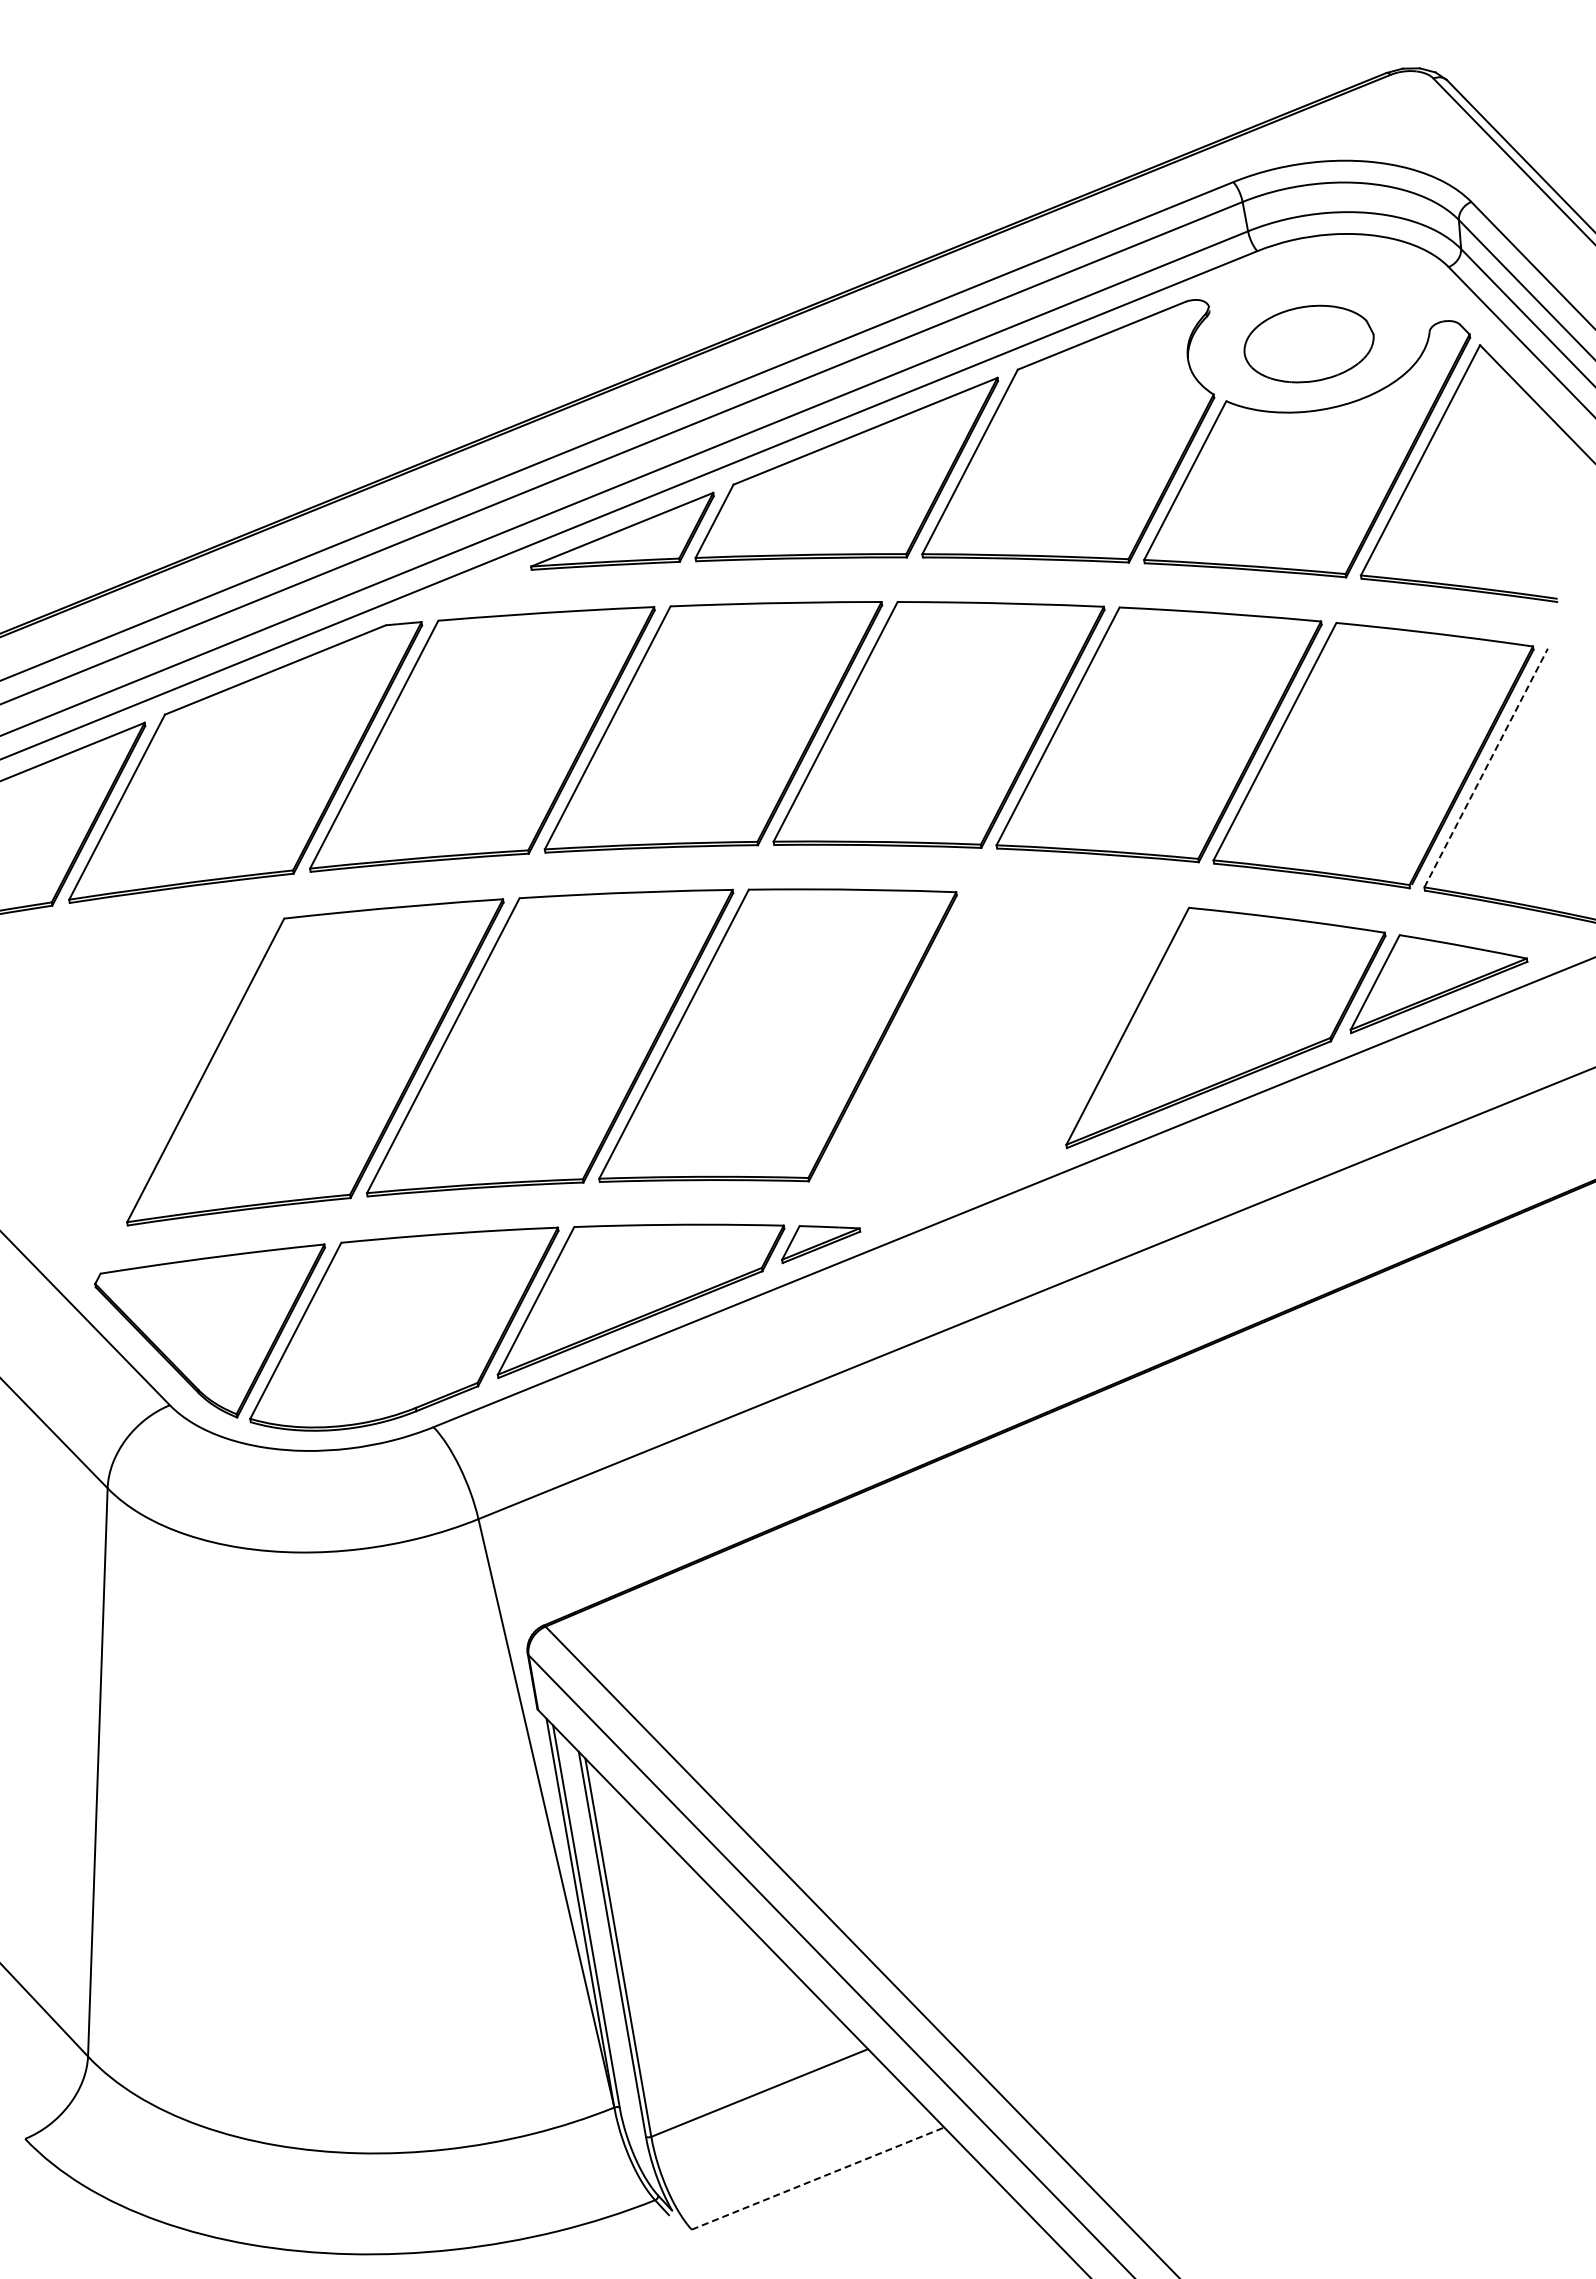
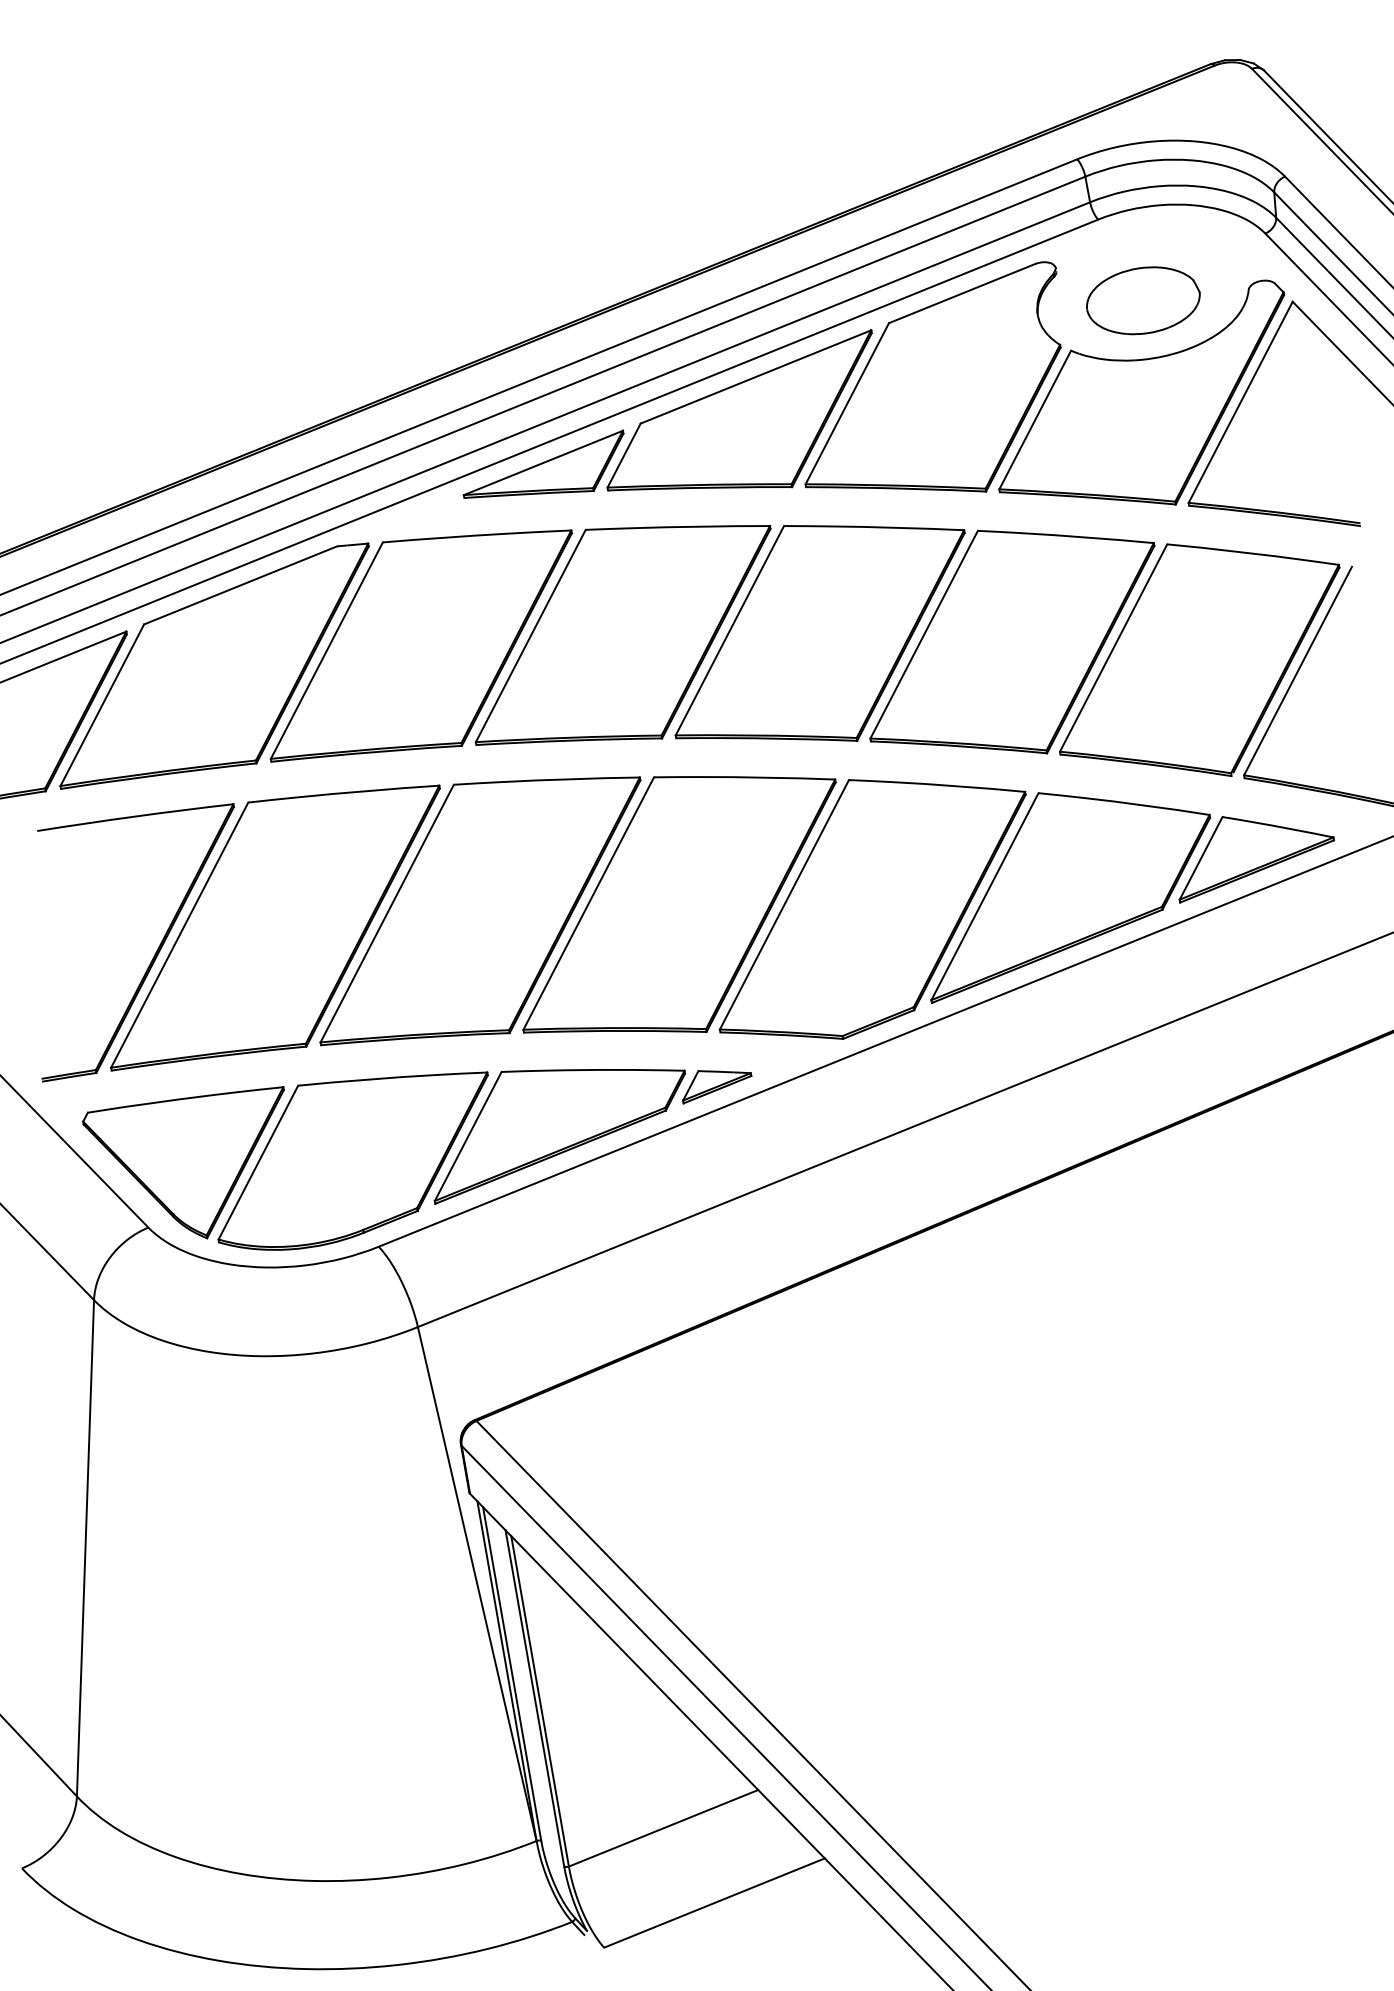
line: (1486, 767) -> (1298, 670), dashed -> solid
part: (999, 1040) -> (872, 909), added
part: (178, 1089) -> (155, 951), added
line: (818, 2178) -> (714, 1902), dashed -> solid

